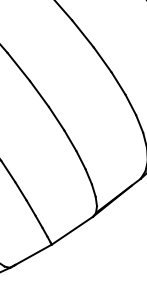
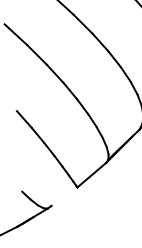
line: (30, 255) -> (62, 197), removed

